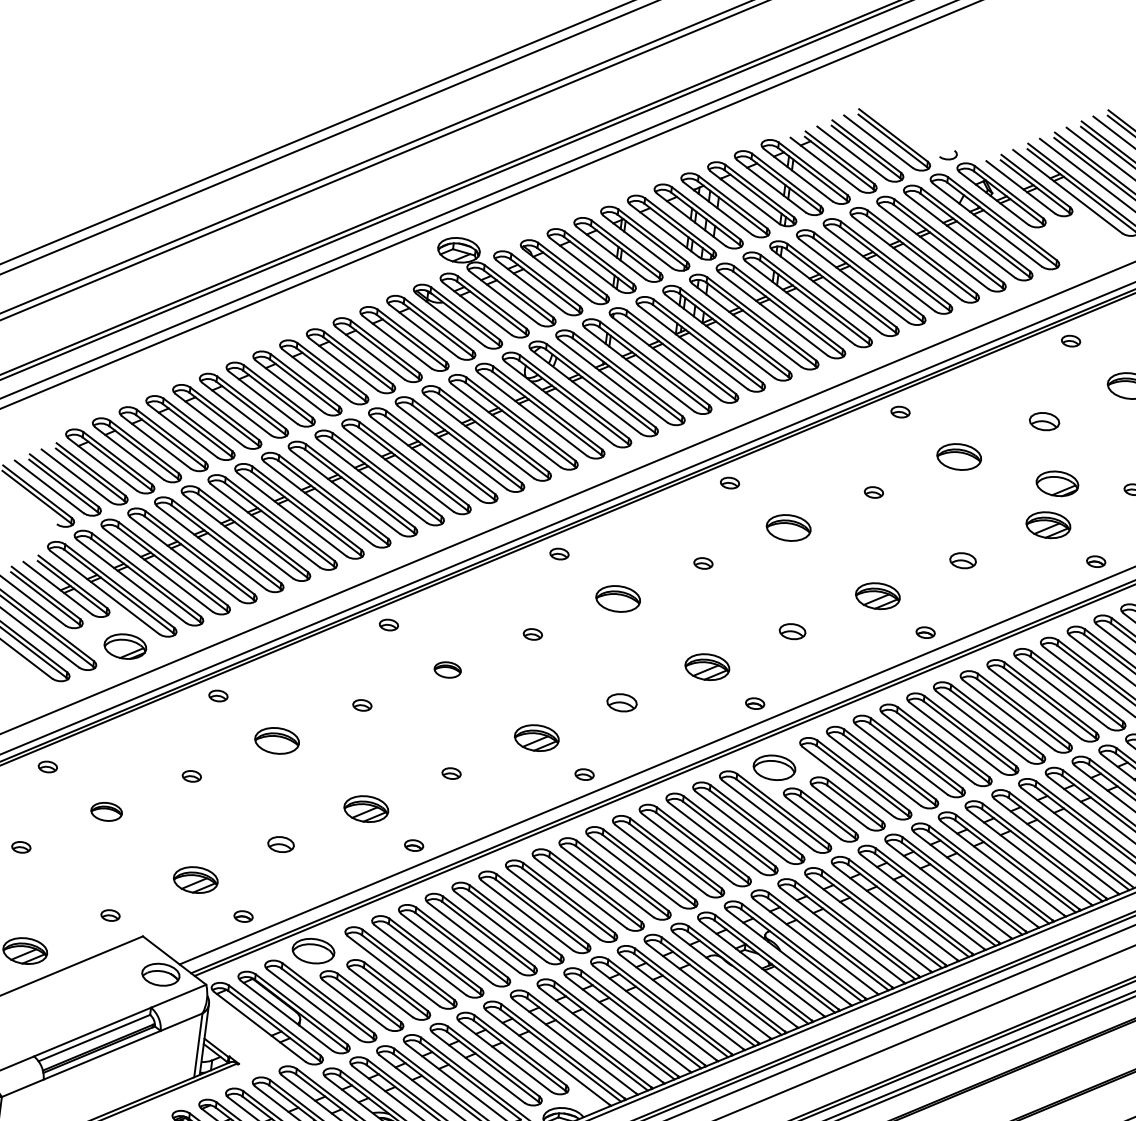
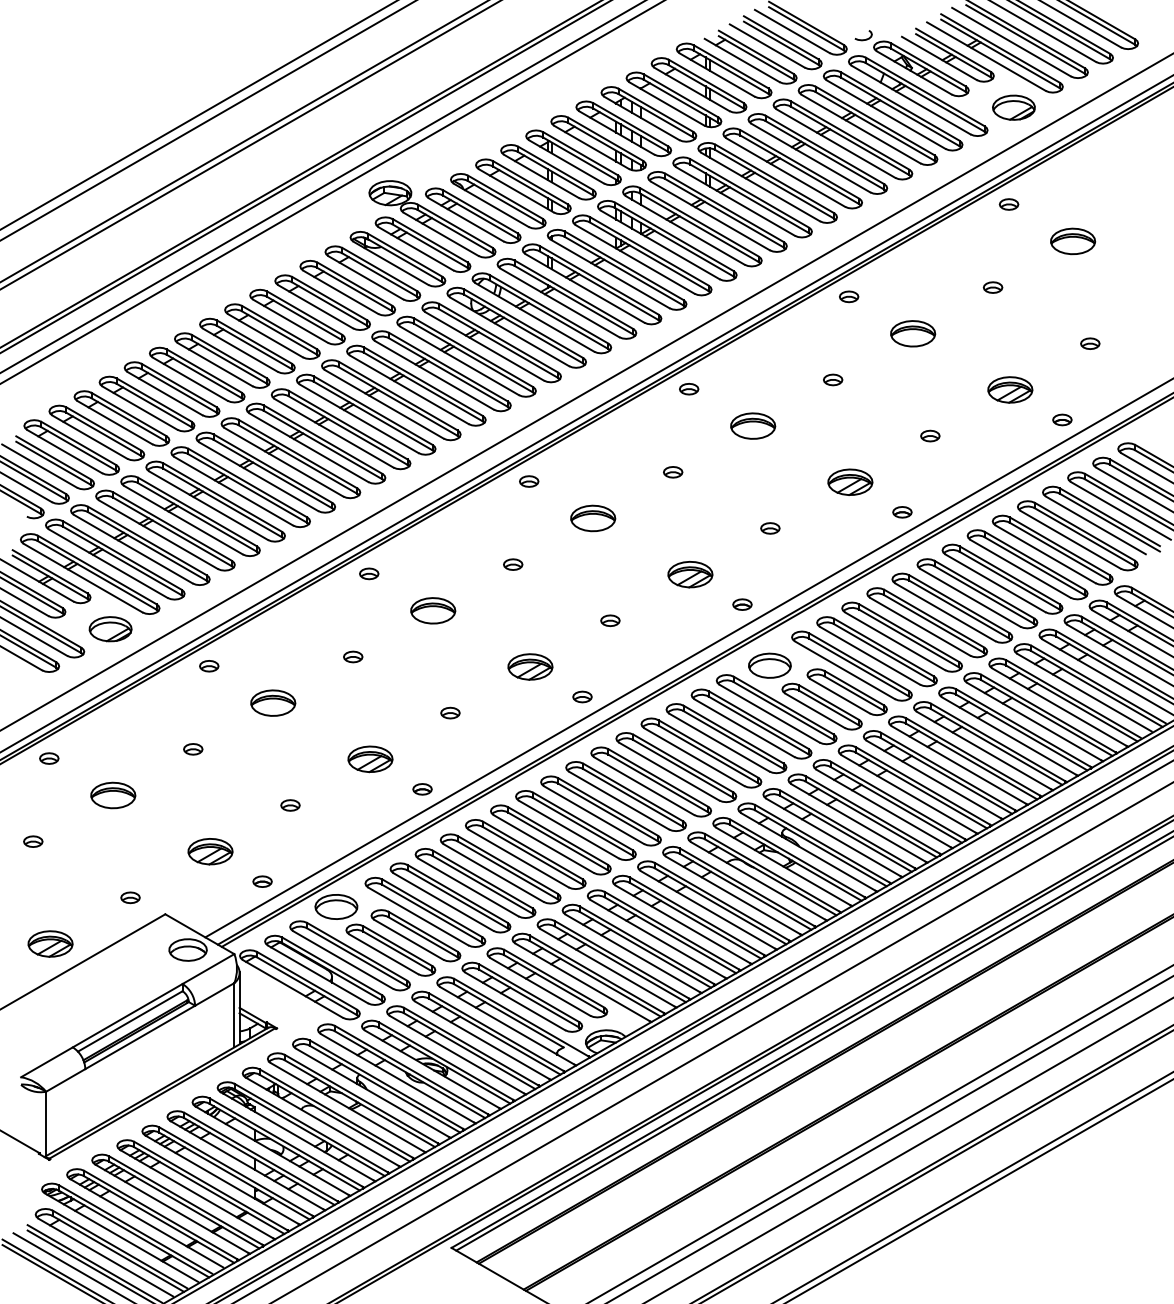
part: (1043, 421) -> (992, 287), size x0.62
part: (1057, 483) -> (1013, 107), moved
part: (963, 560) -> (930, 435), size x0.71
part: (792, 631) -> (770, 528), size x0.71
part: (447, 669) -> (433, 610), size x1.67
part: (622, 702) -> (610, 620), size x0.62
part: (106, 811) -> (113, 795), size x1.43
part: (281, 844) -> (290, 805), size x0.71

